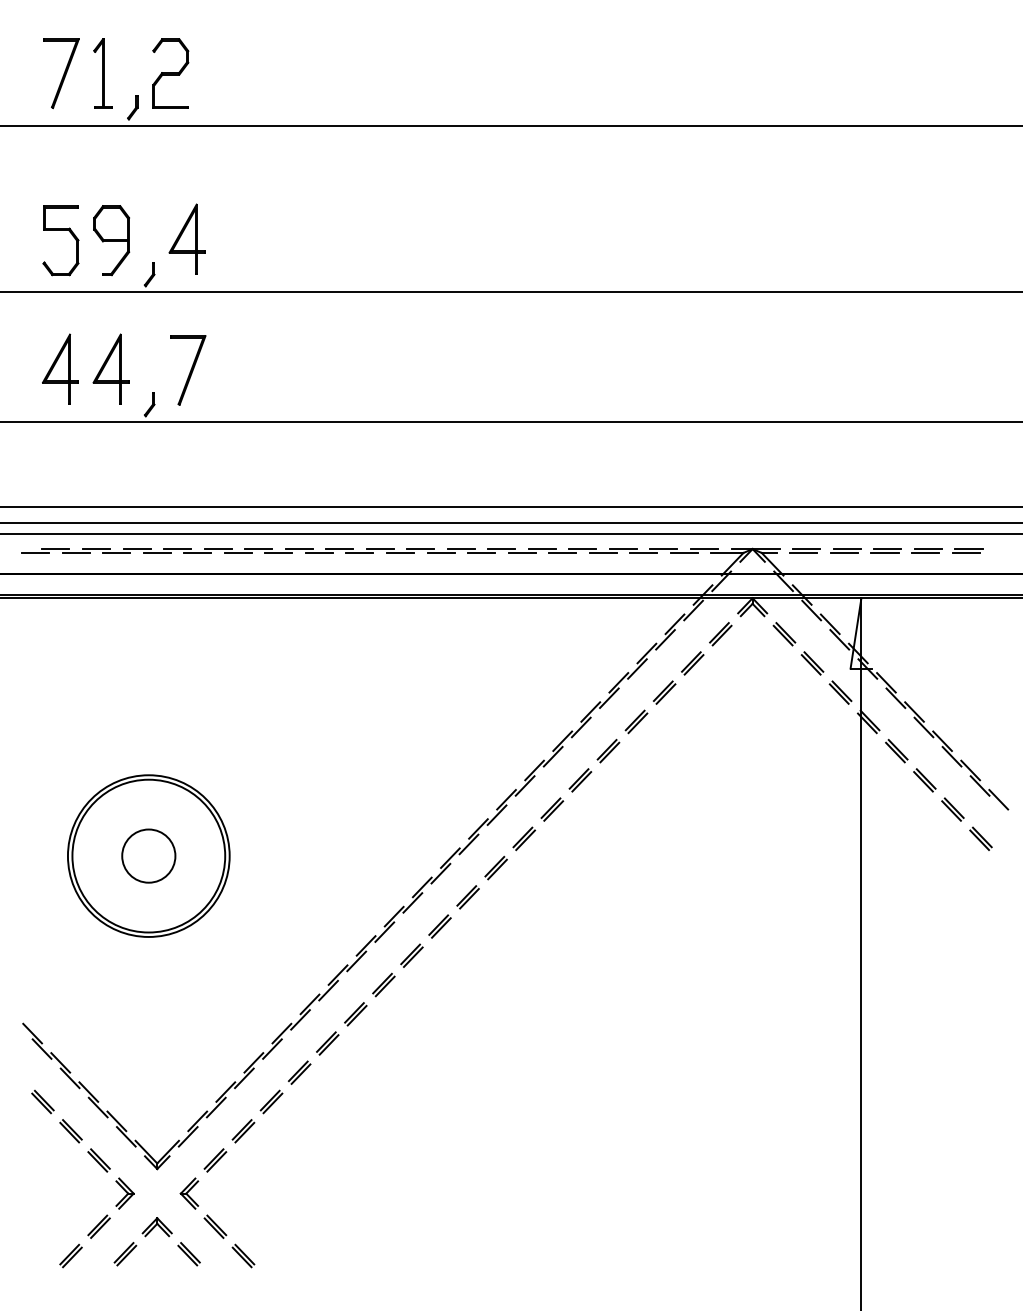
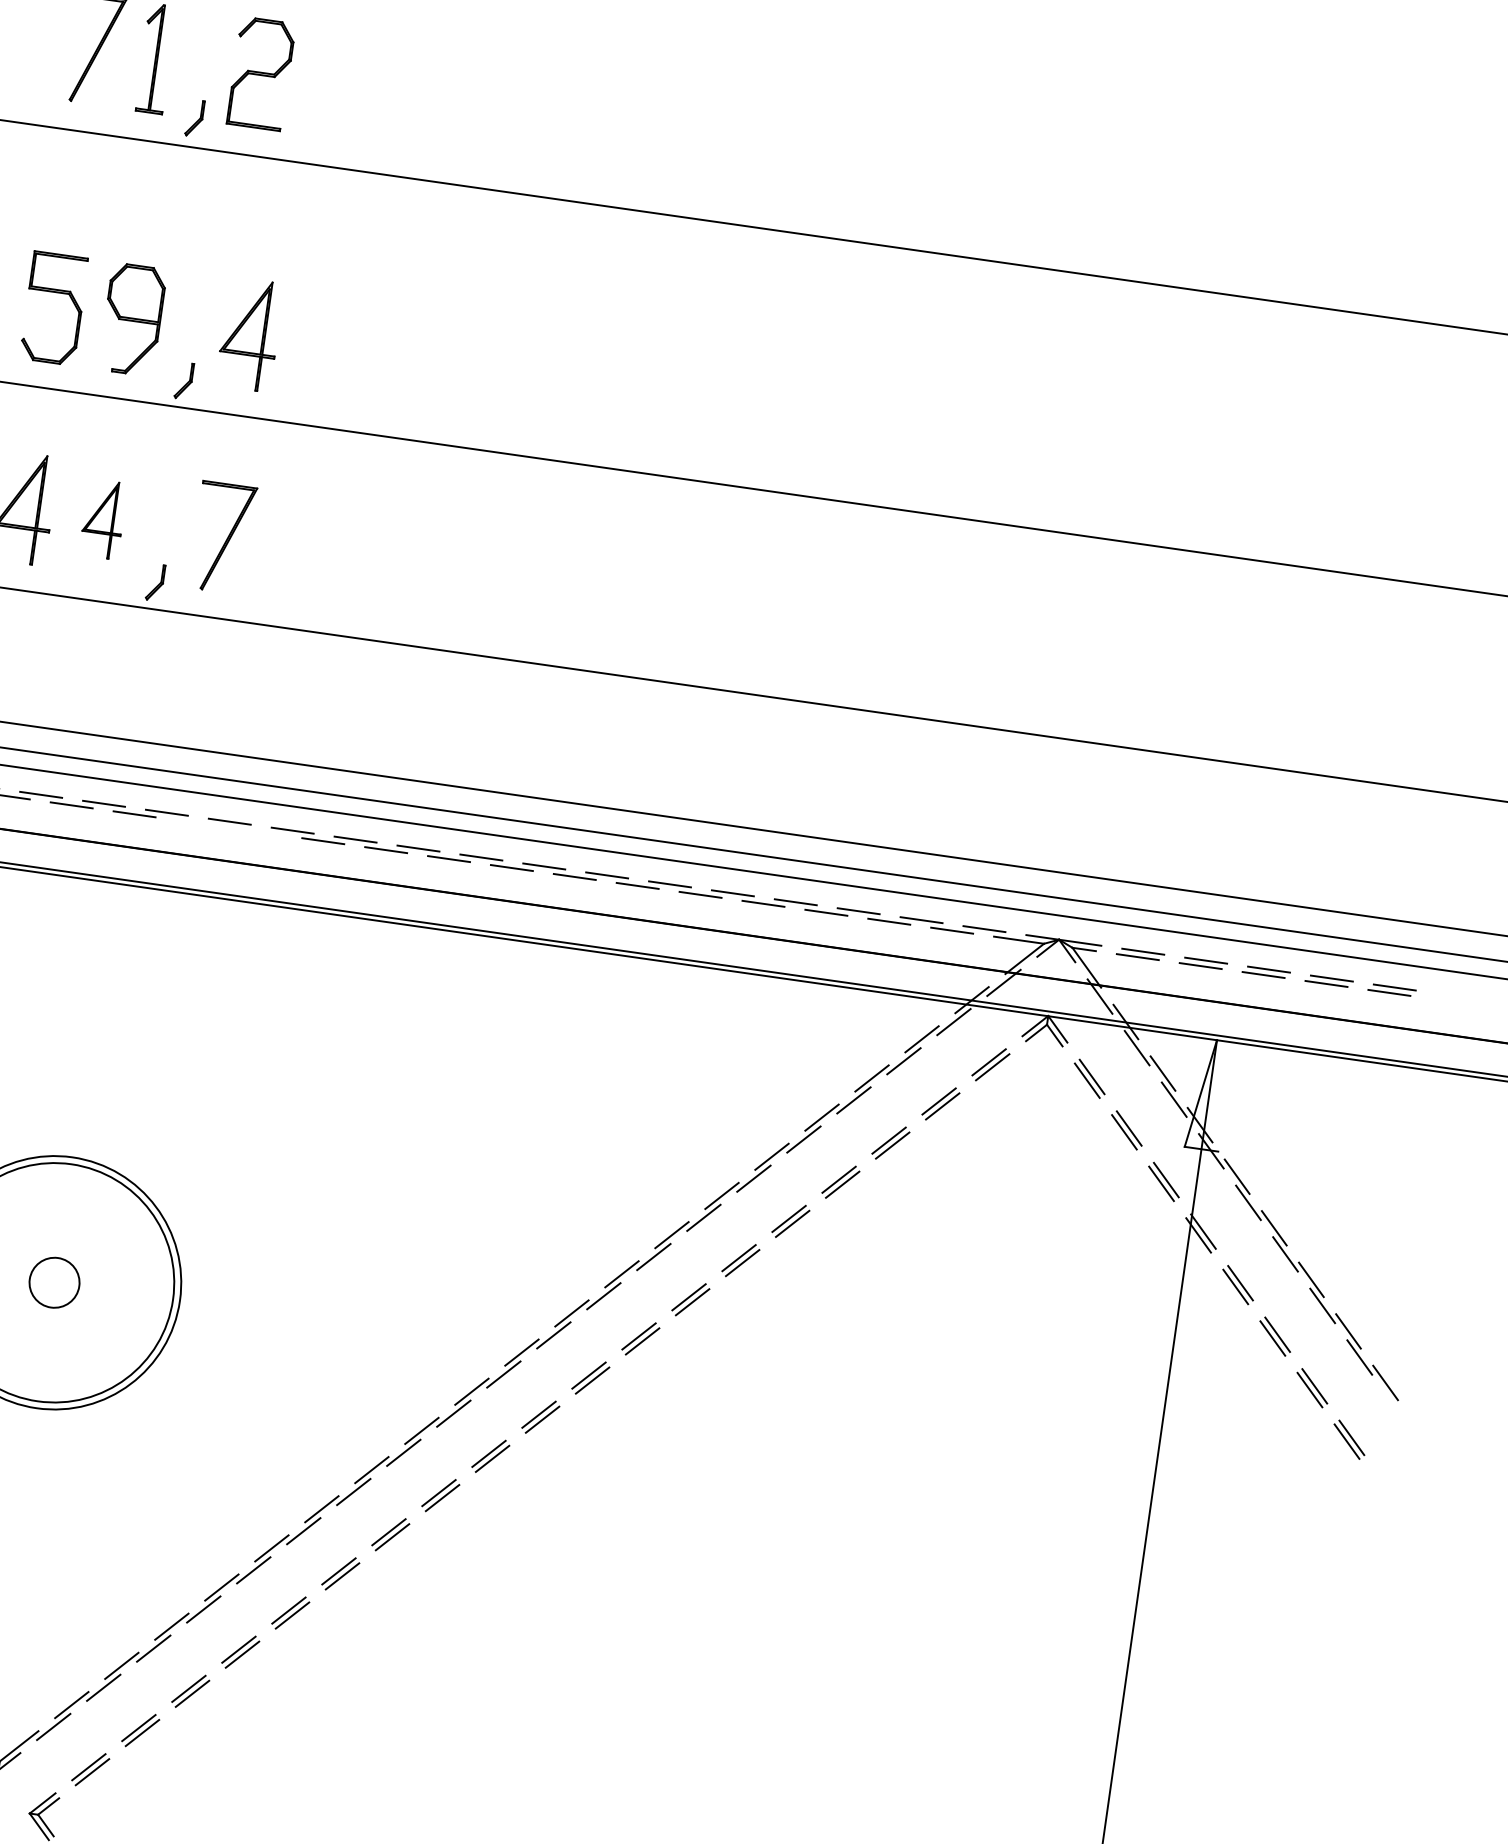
part: (110, 368) -> (102, 517), size x0.7
line: (197, 552) -> (197, 822), removed
line: (237, 552) -> (259, 831), removed
circle: (148, 855) -> (54, 1281), size x0.6

